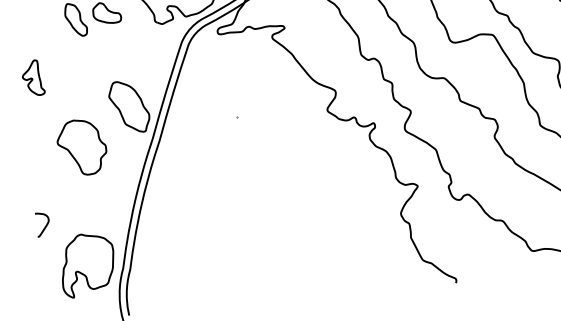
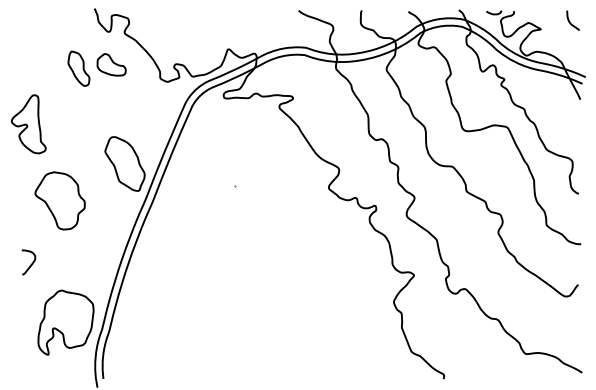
part: (32, 78) -> (28, 124), size x1.6
part: (81, 147) -> (59, 200), moved
curve: (44, 226) -> (30, 264), moved

